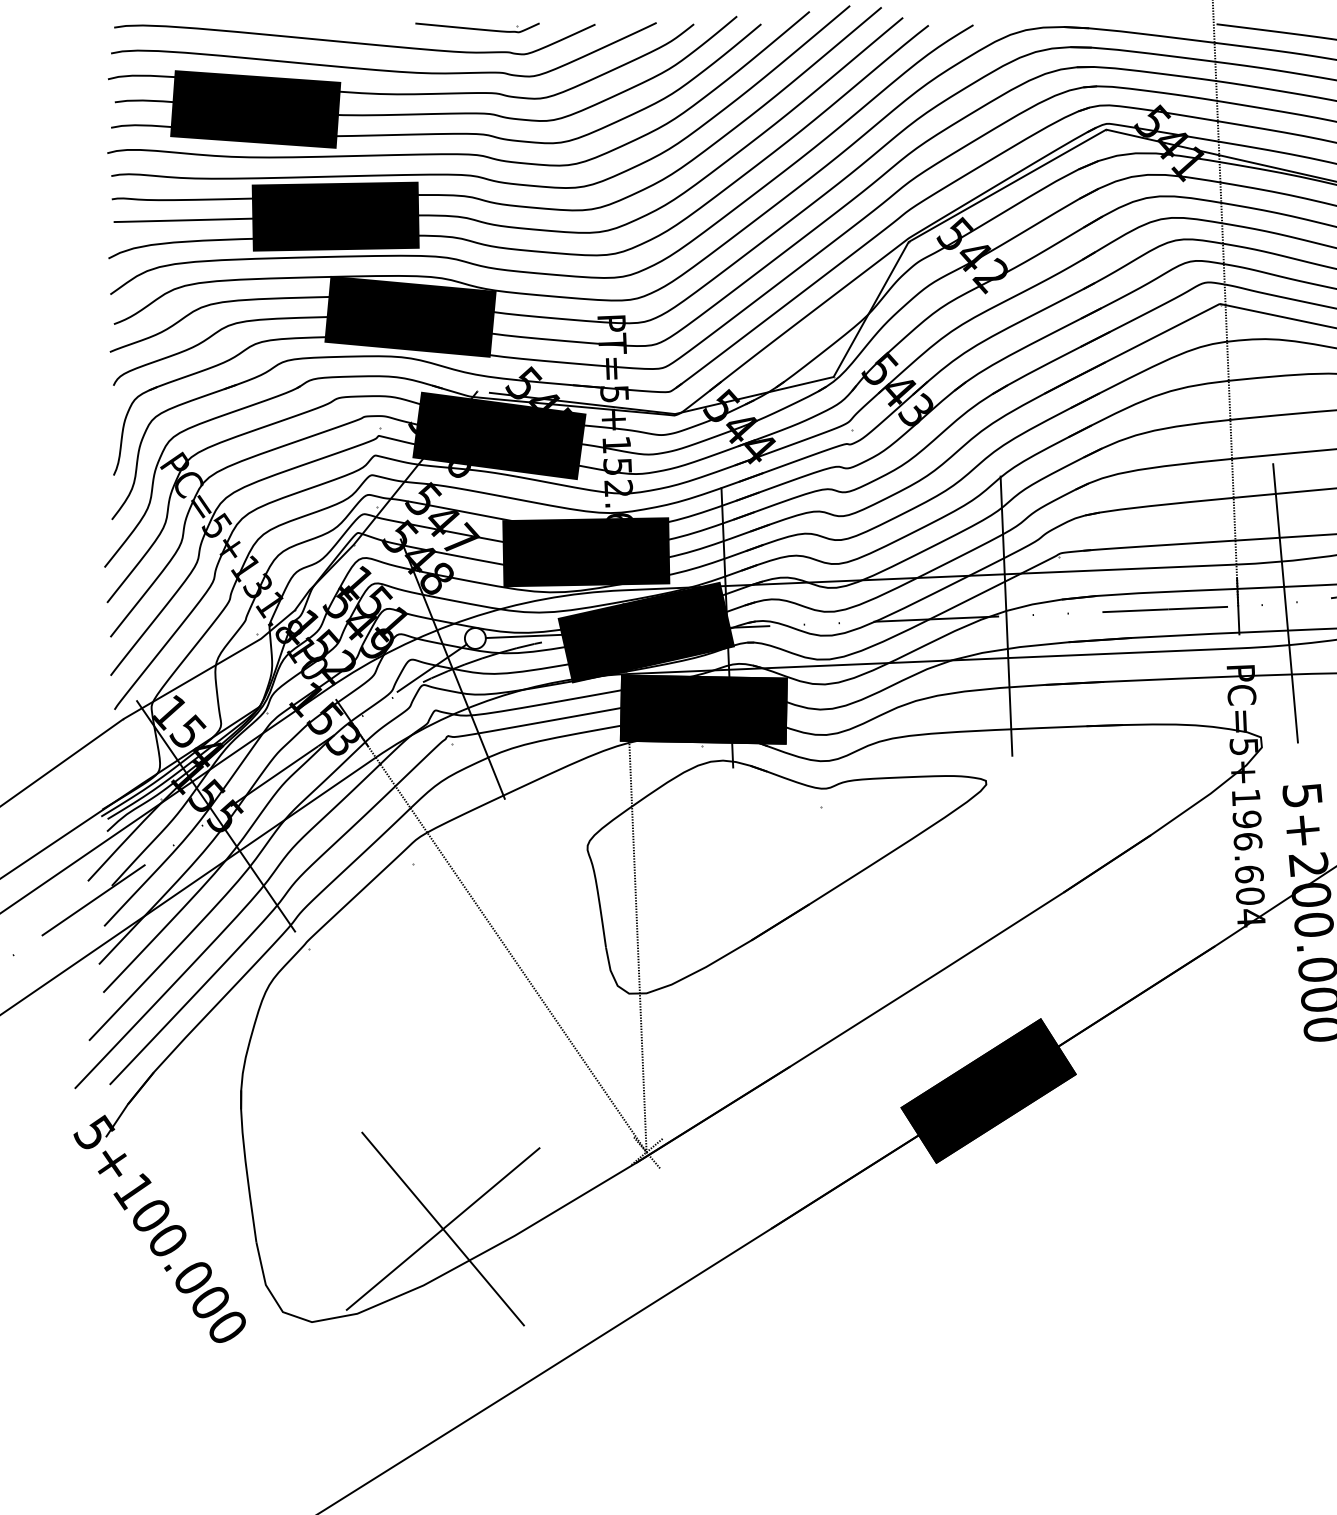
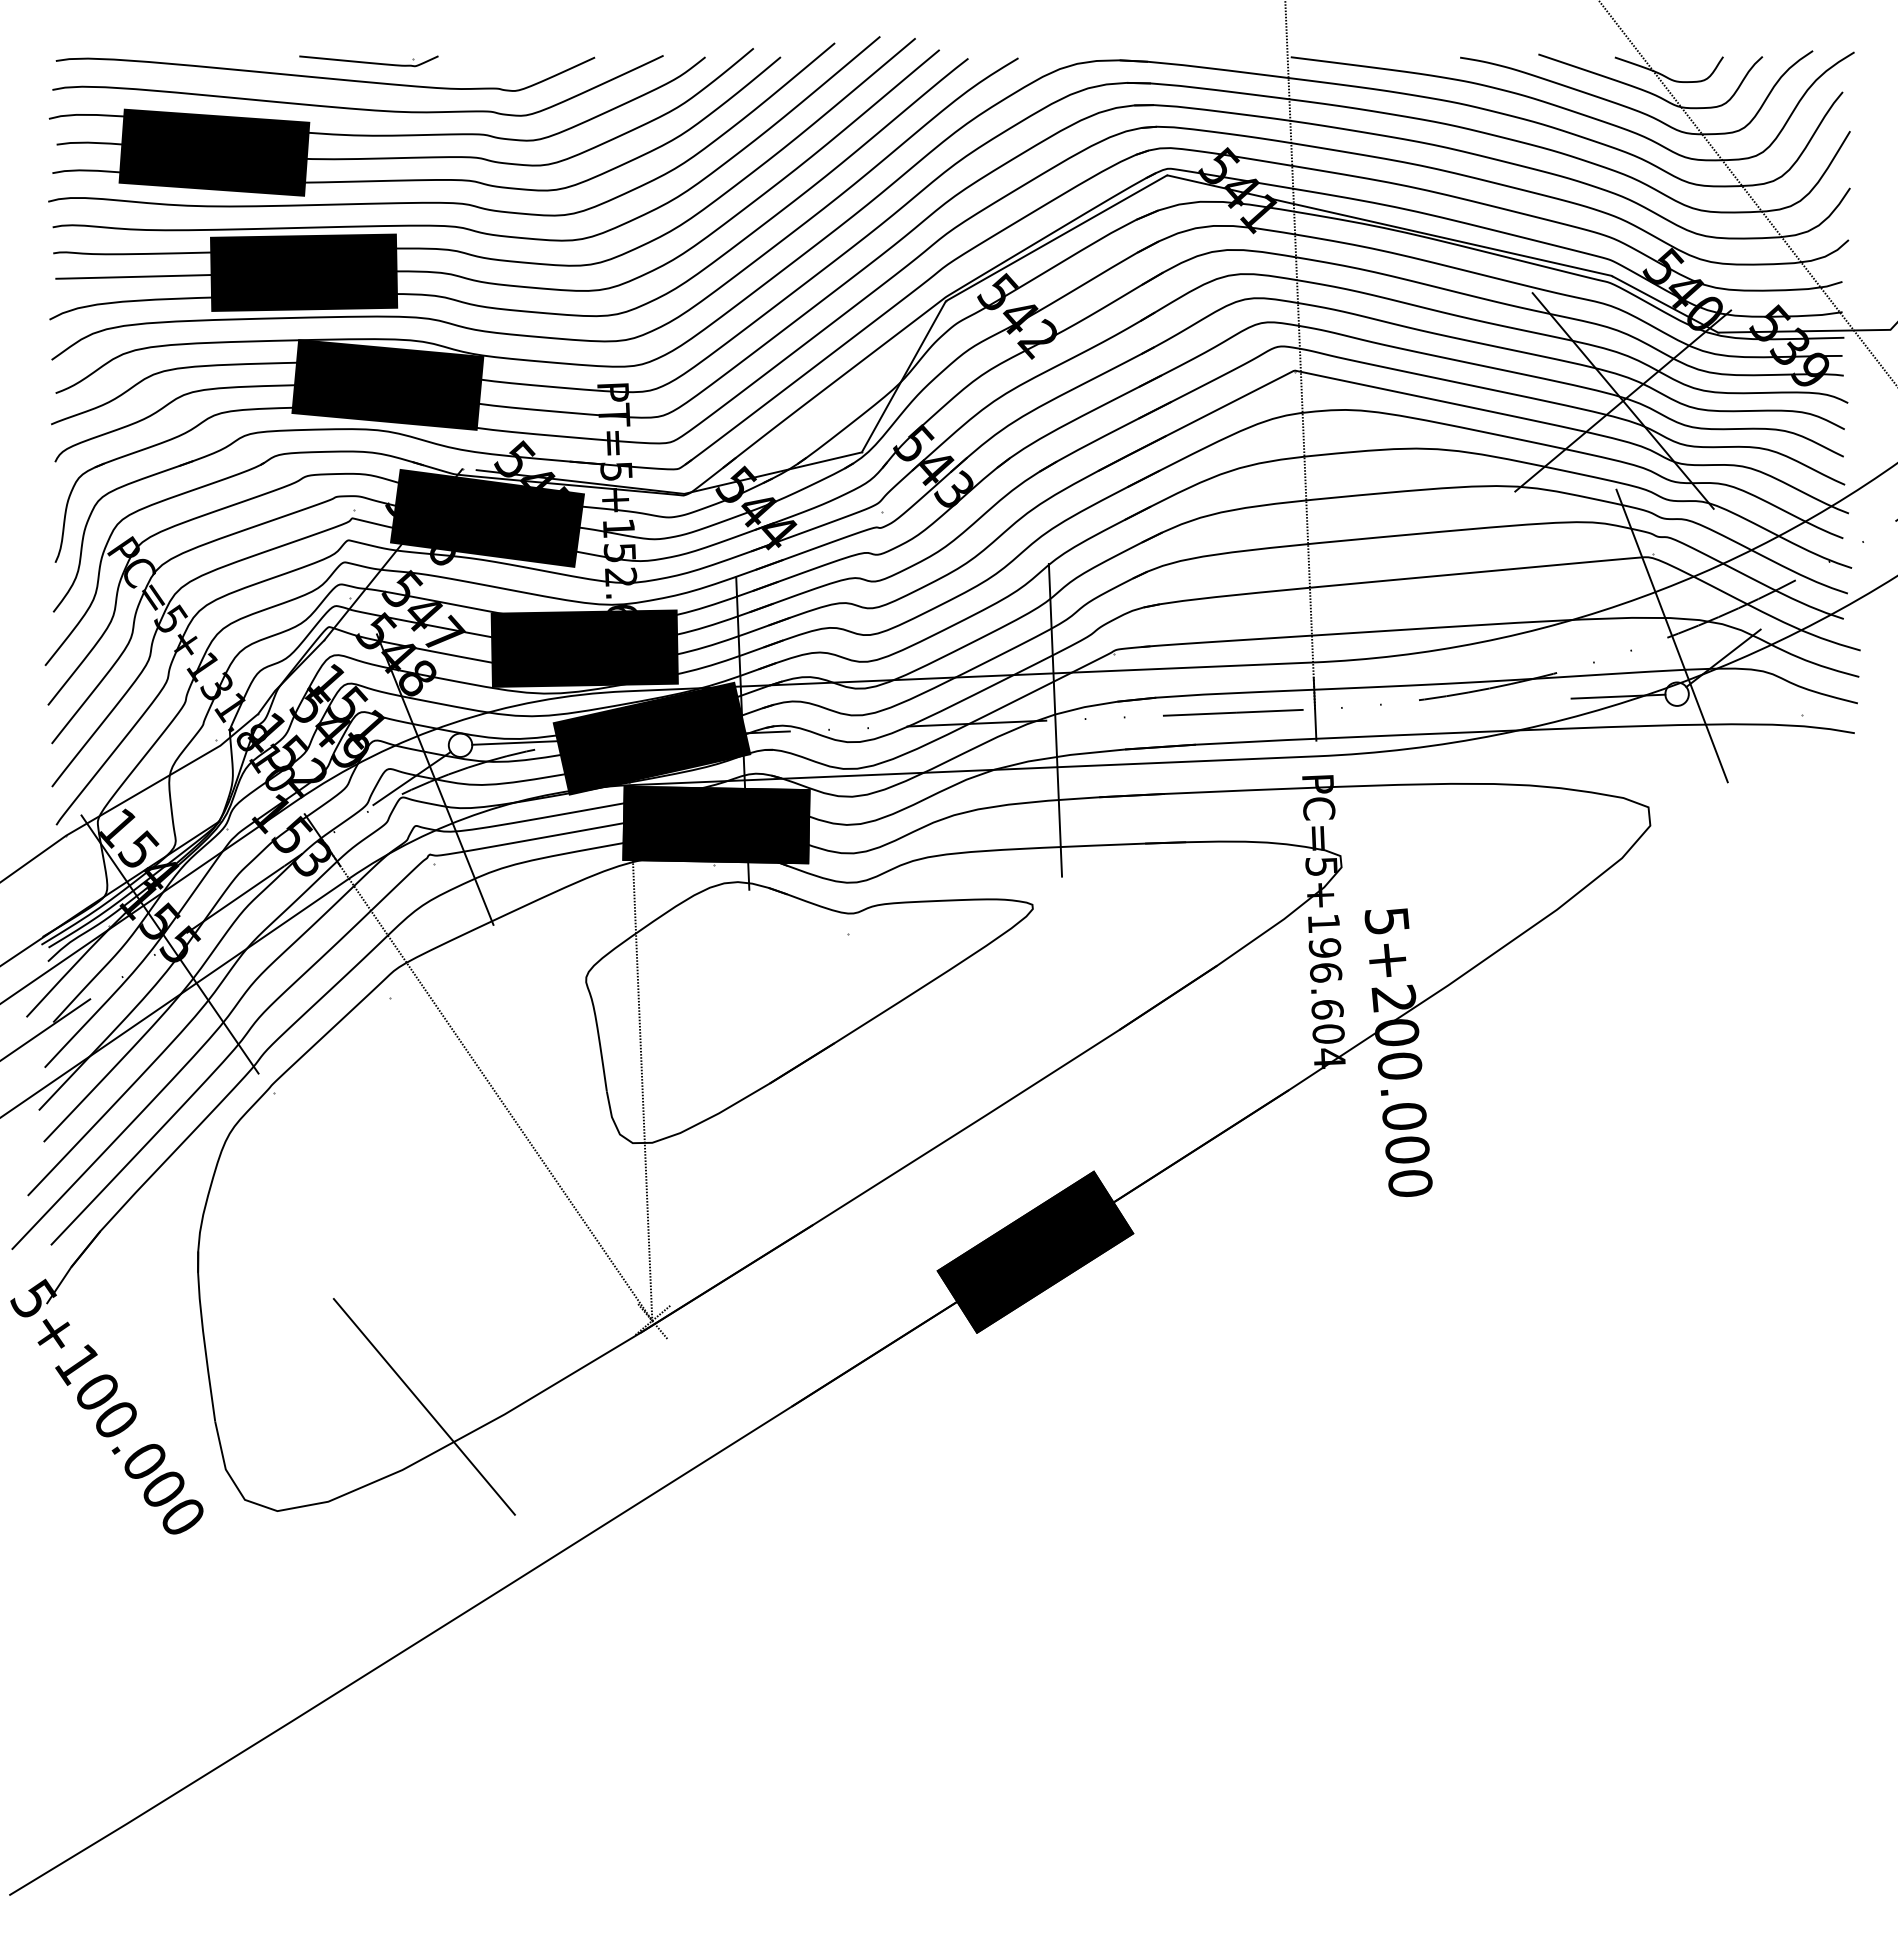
part: (477, 28) -> (368, 61), moved
line: (1285, 602) -> (1367, 705), removed
line: (443, 1228) -> (424, 1406), removed

